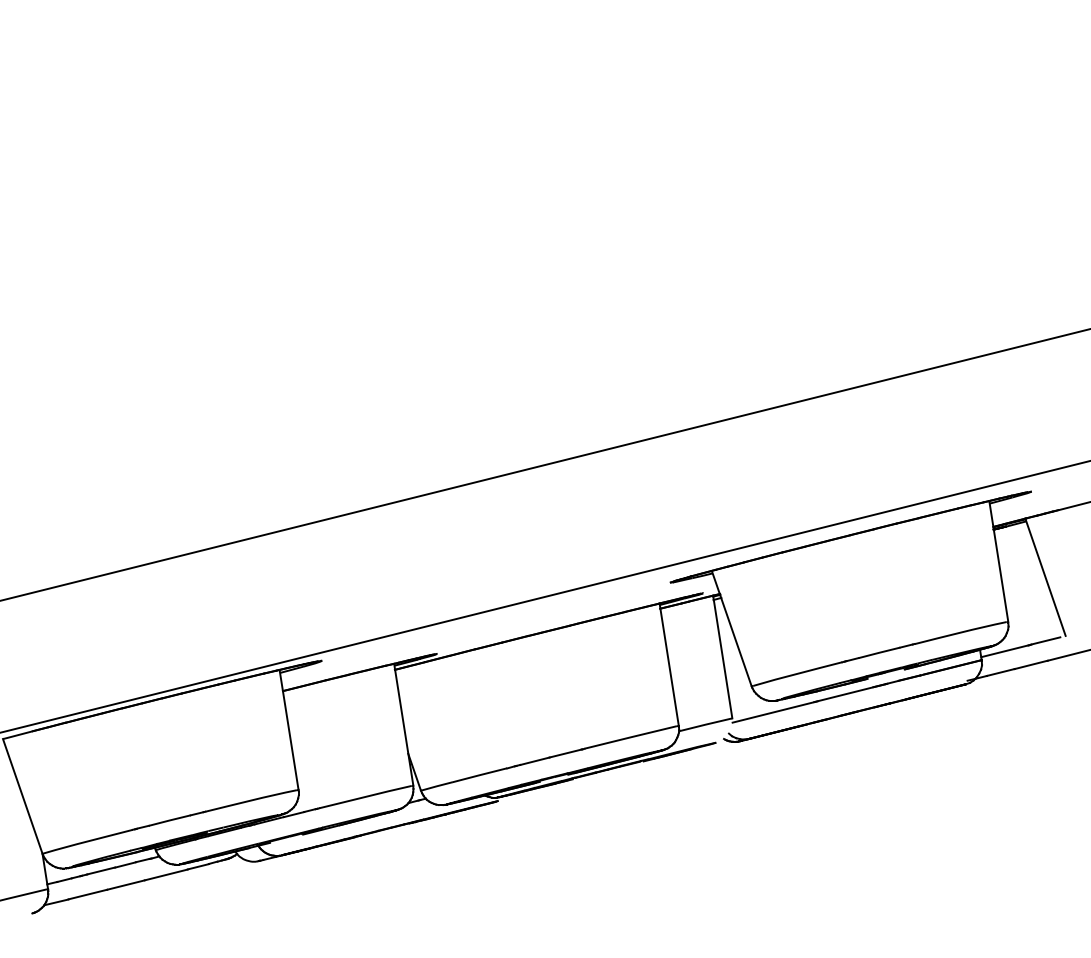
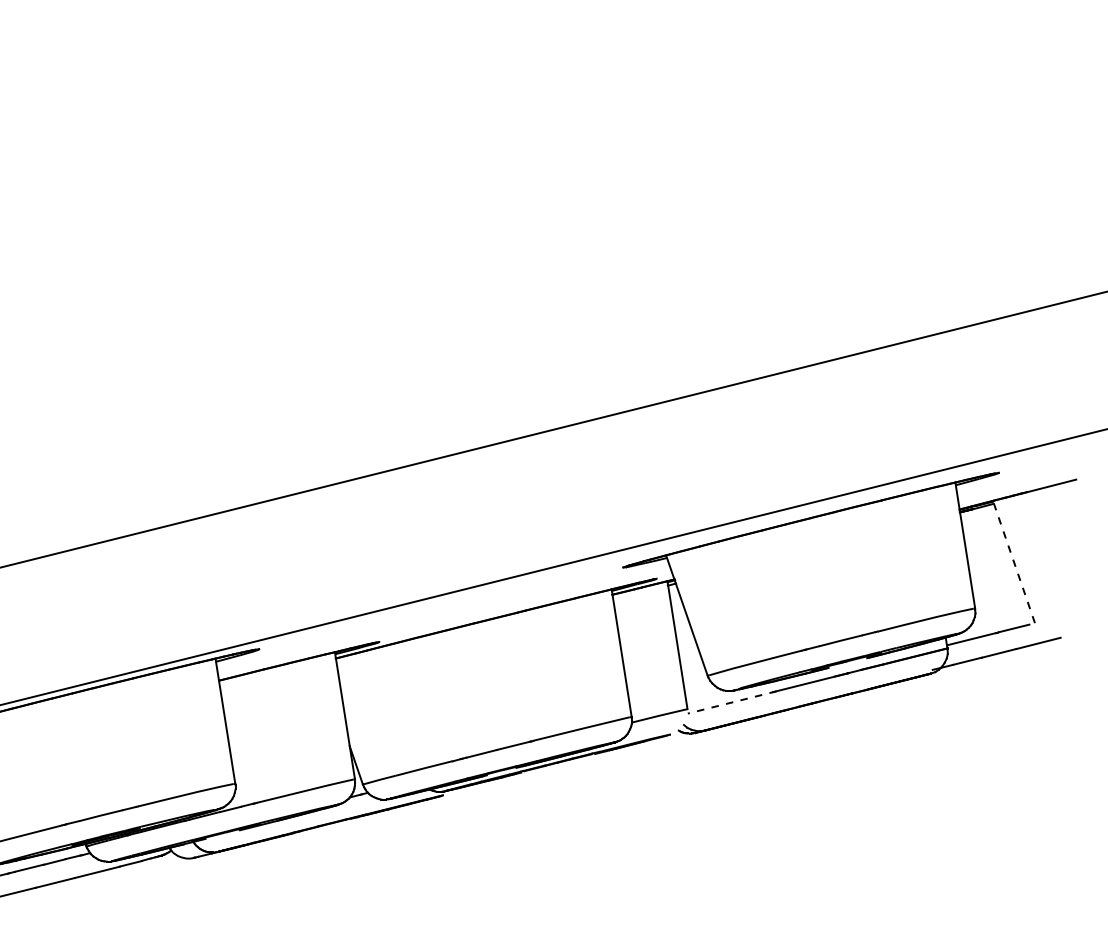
line: (1045, 576) -> (1013, 561), solid -> dashed
line: (775, 711) -> (732, 701), solid -> dashed

